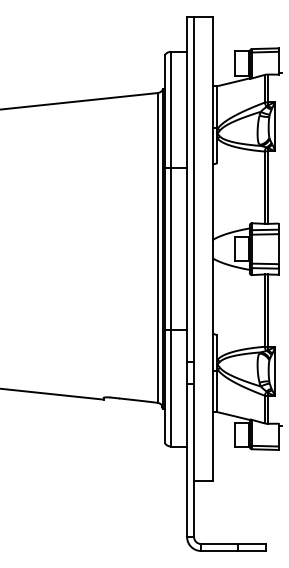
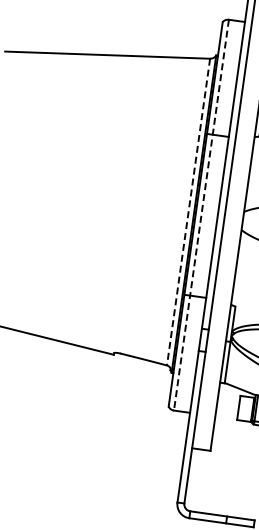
line: (157, 247) -> (188, 211), solid -> dashed
line: (170, 249) -> (201, 215), solid -> dashed

